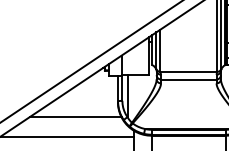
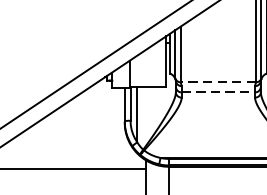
line: (188, 71) -> (217, 81), solid -> dashed
line: (188, 79) -> (217, 92), solid -> dashed
line: (75, 117) -> (68, 142), removed

